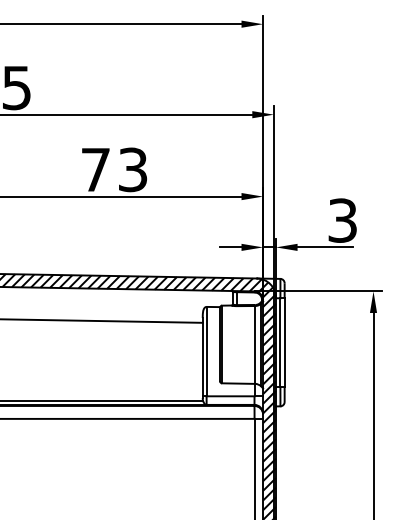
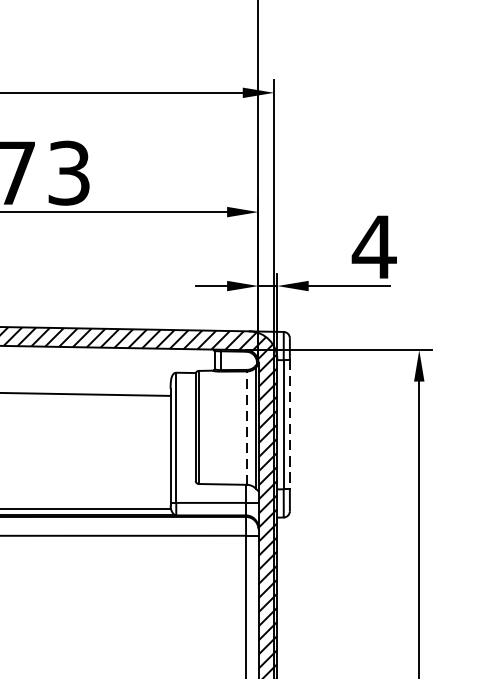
text: (342, 220) -> (374, 246), 3 -> 4
line: (284, 343) -> (289, 426), solid -> dashed
line: (255, 344) -> (247, 427), solid -> dashed

